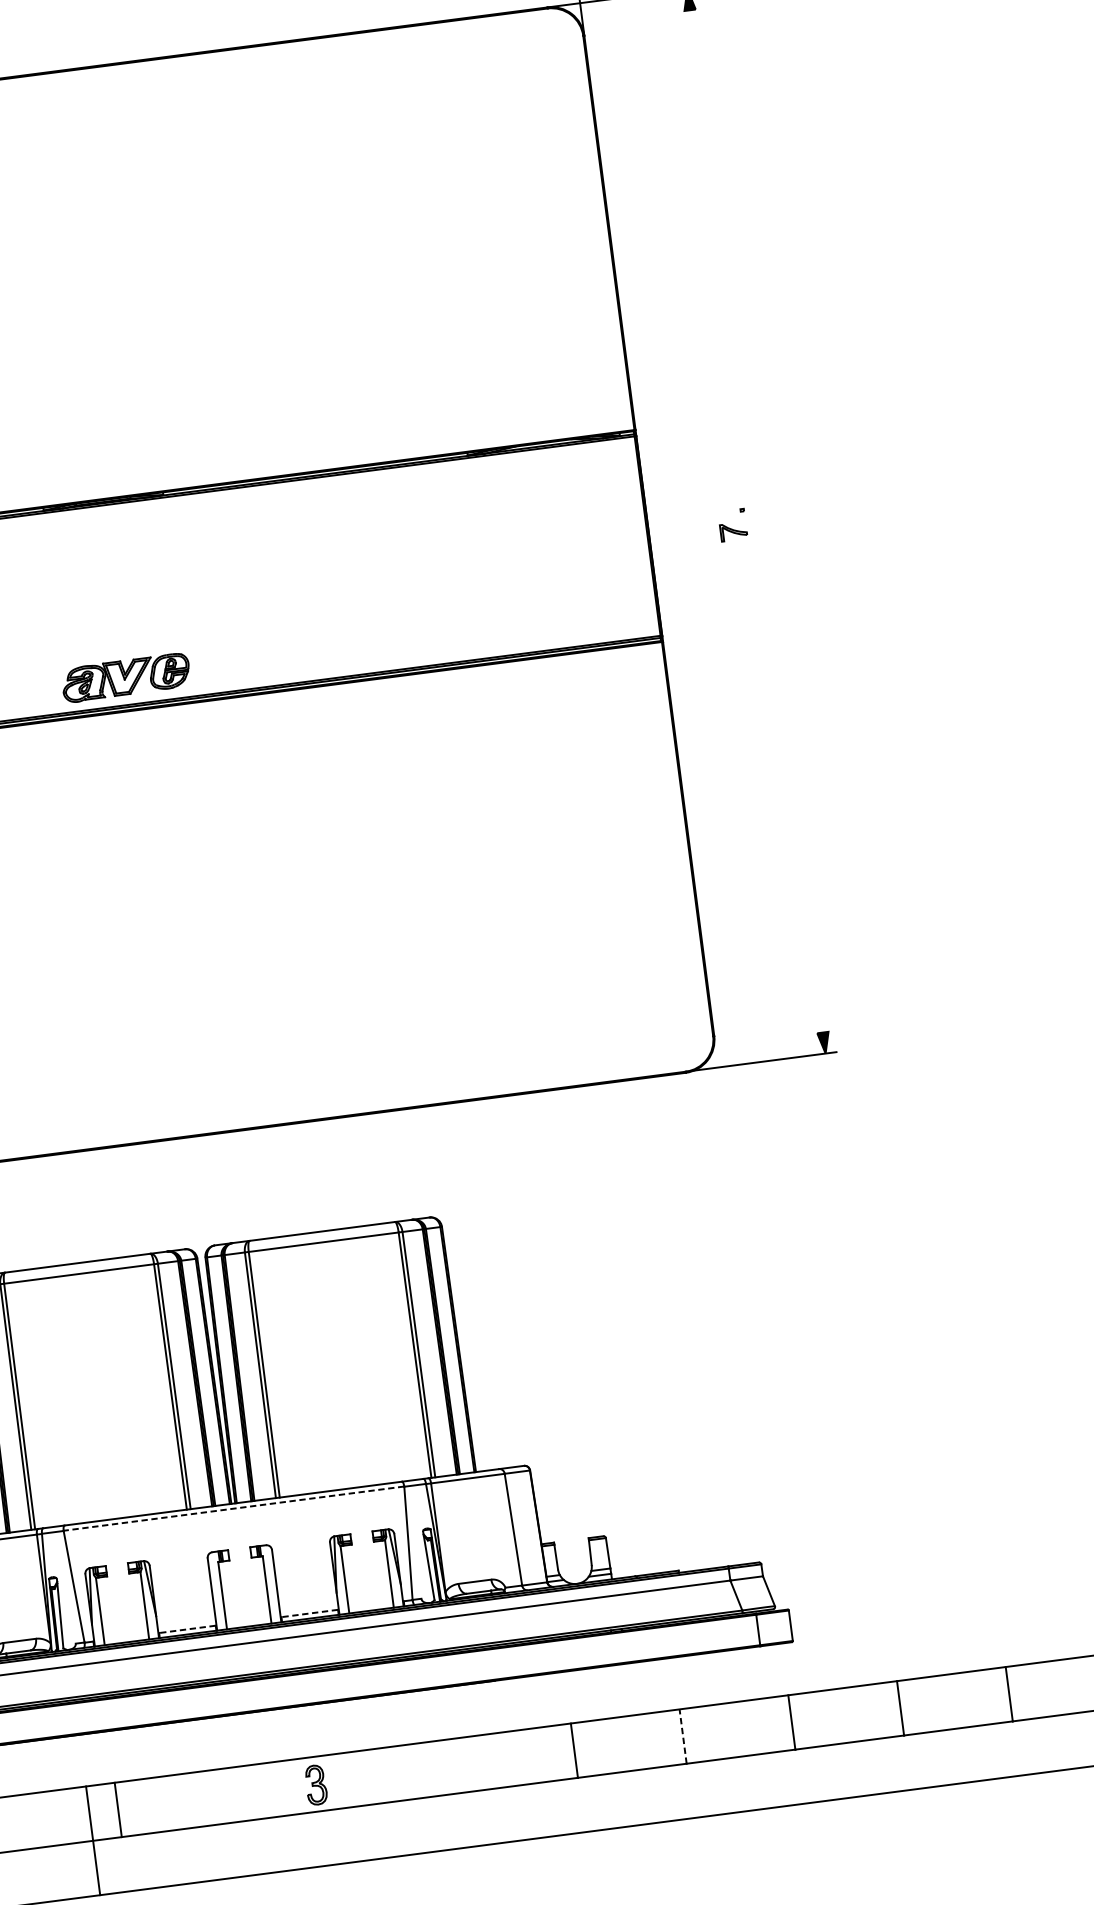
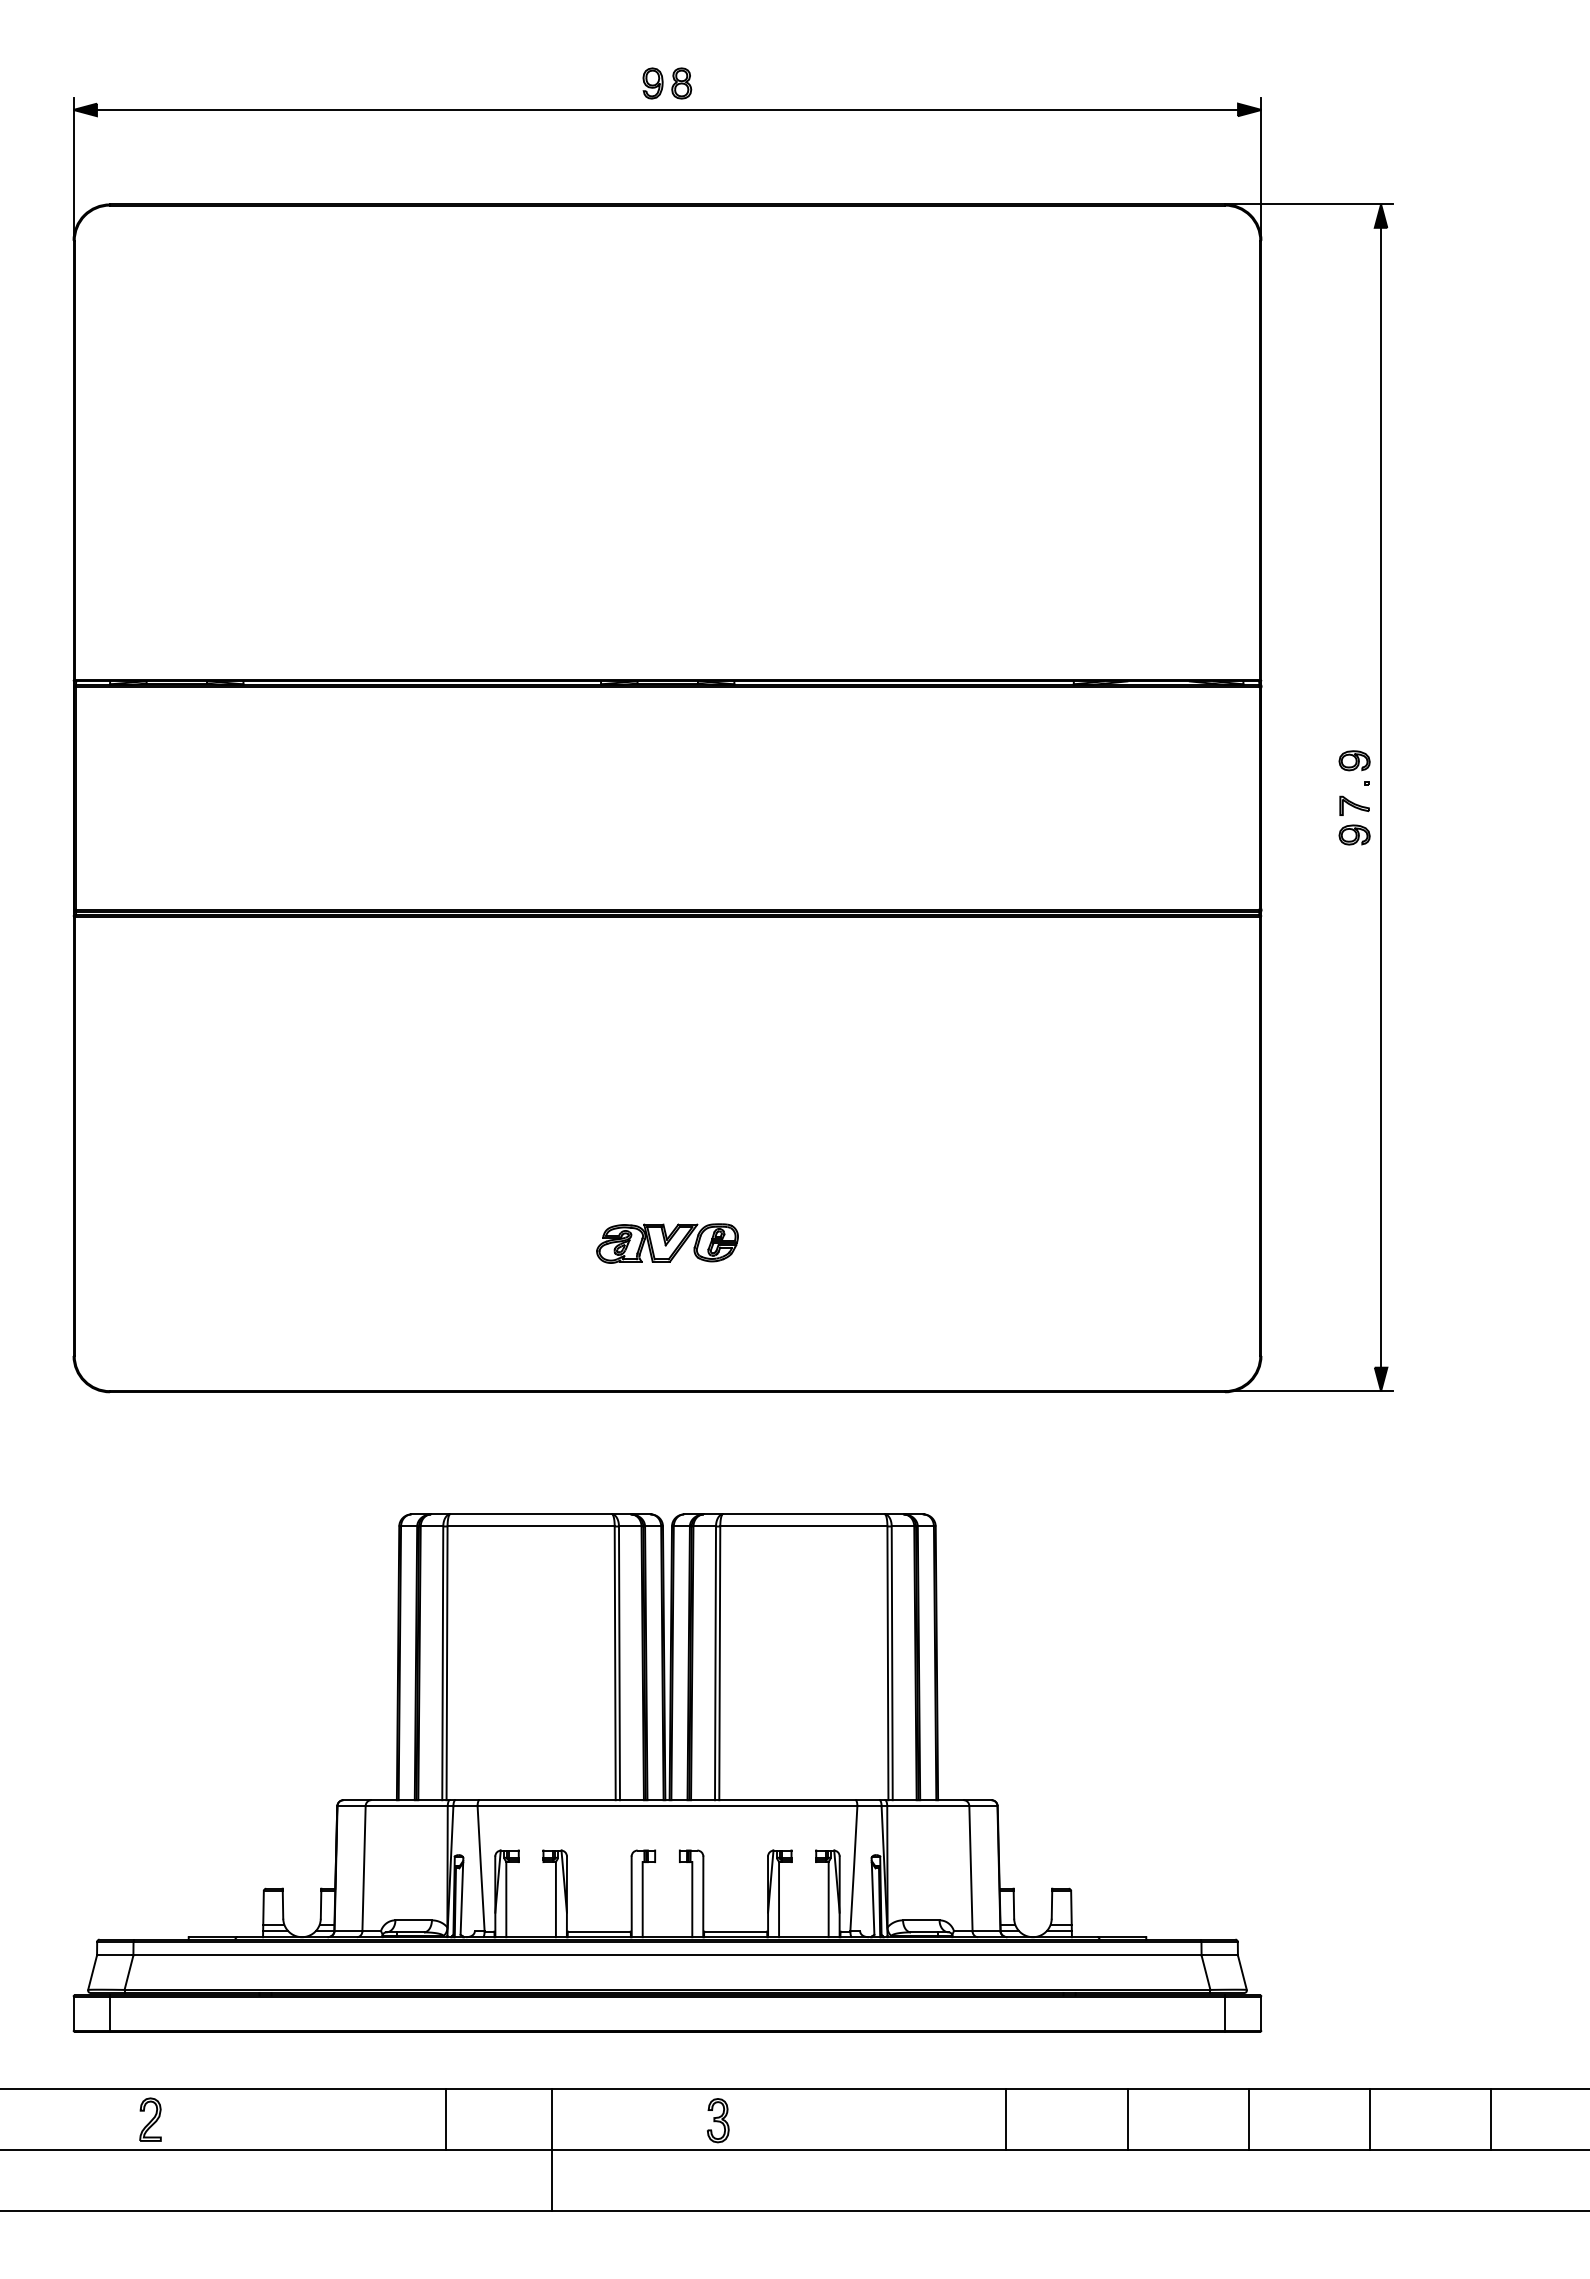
part: (728, 491) -> (1354, 760), added
line: (756, 521) -> (1381, 797), added
part: (736, 557) -> (1354, 834), added
part: (126, 677) -> (667, 1243), moved
line: (233, 1508) -> (667, 1805), dashed -> solid
line: (309, 1613) -> (735, 1931), dashed -> solid
line: (187, 1629) -> (599, 1931), dashed -> solid
line: (683, 1736) -> (1127, 2119), dashed -> solid
line: (118, 1809) -> (445, 2119), moved
line: (92, 1840) -> (551, 2149), moved

